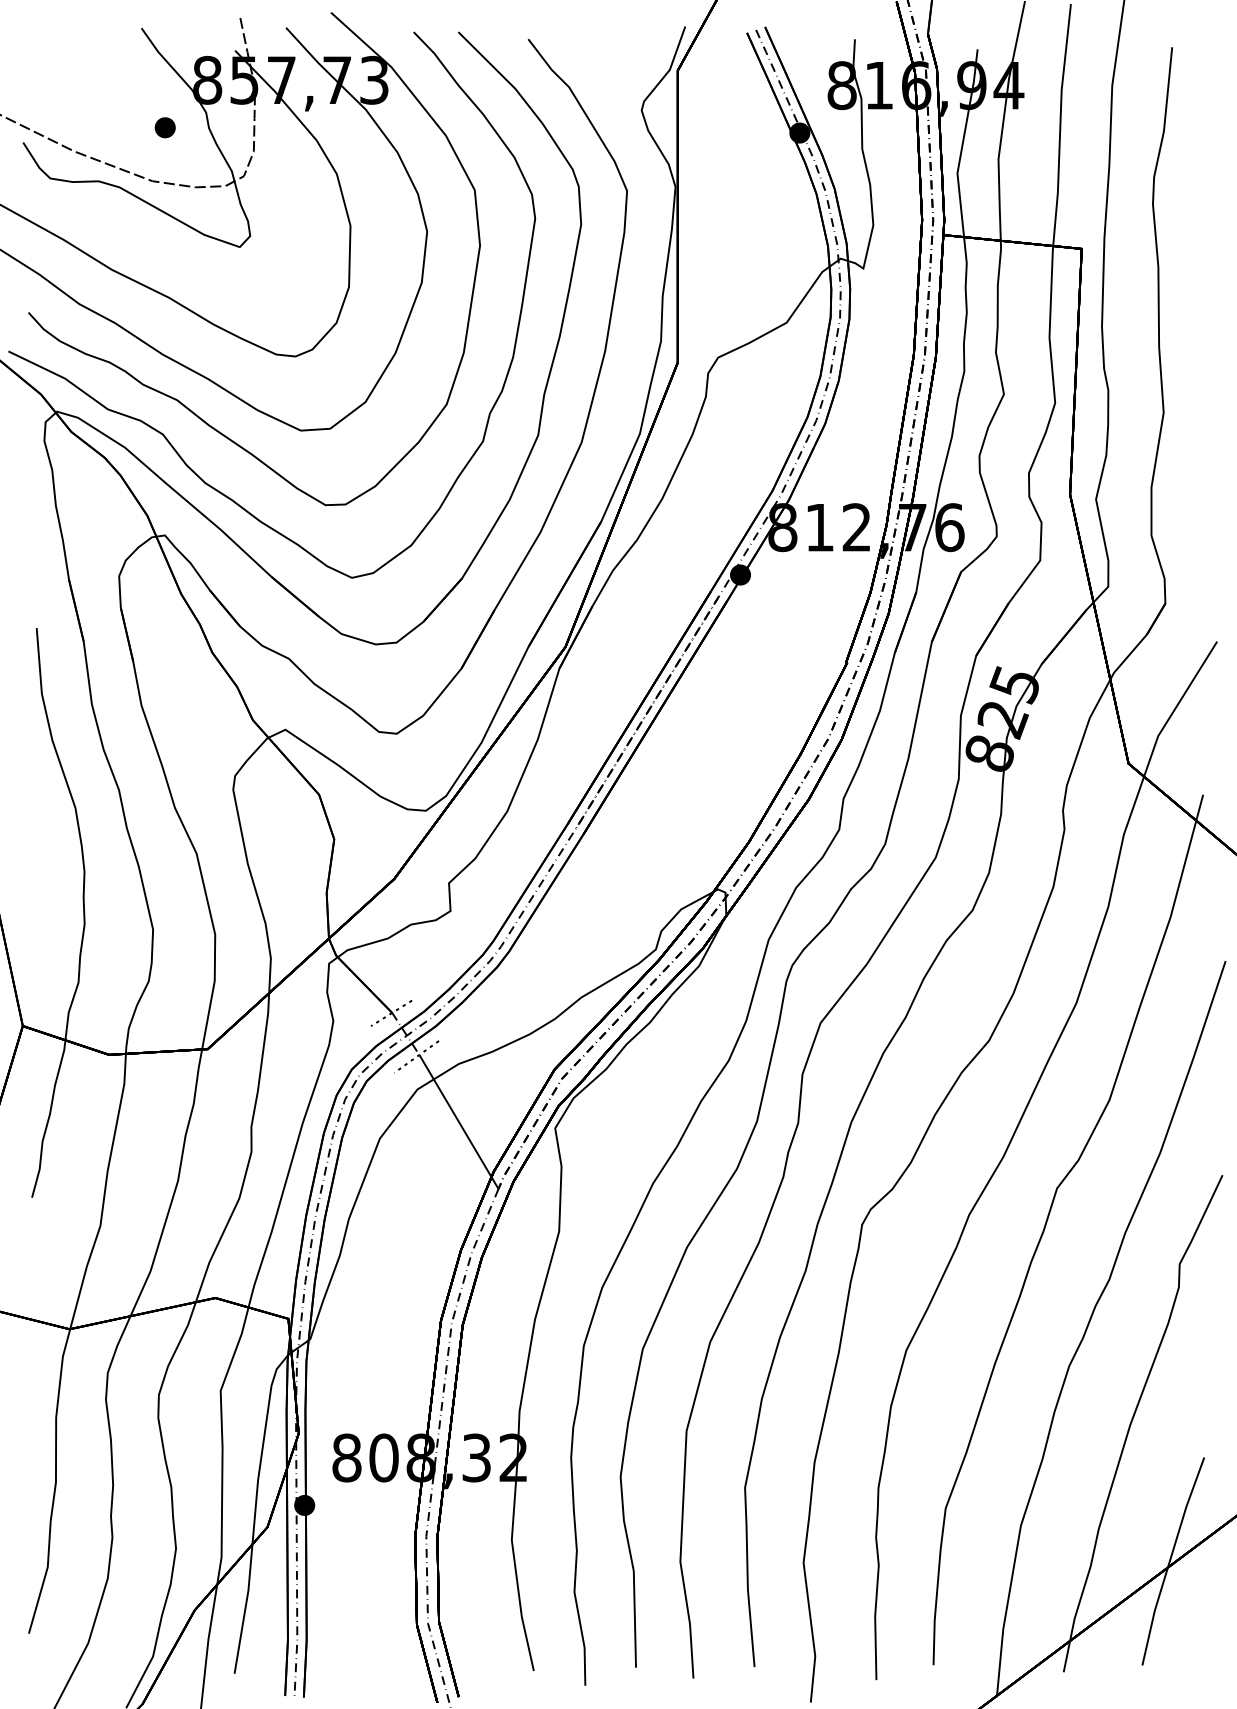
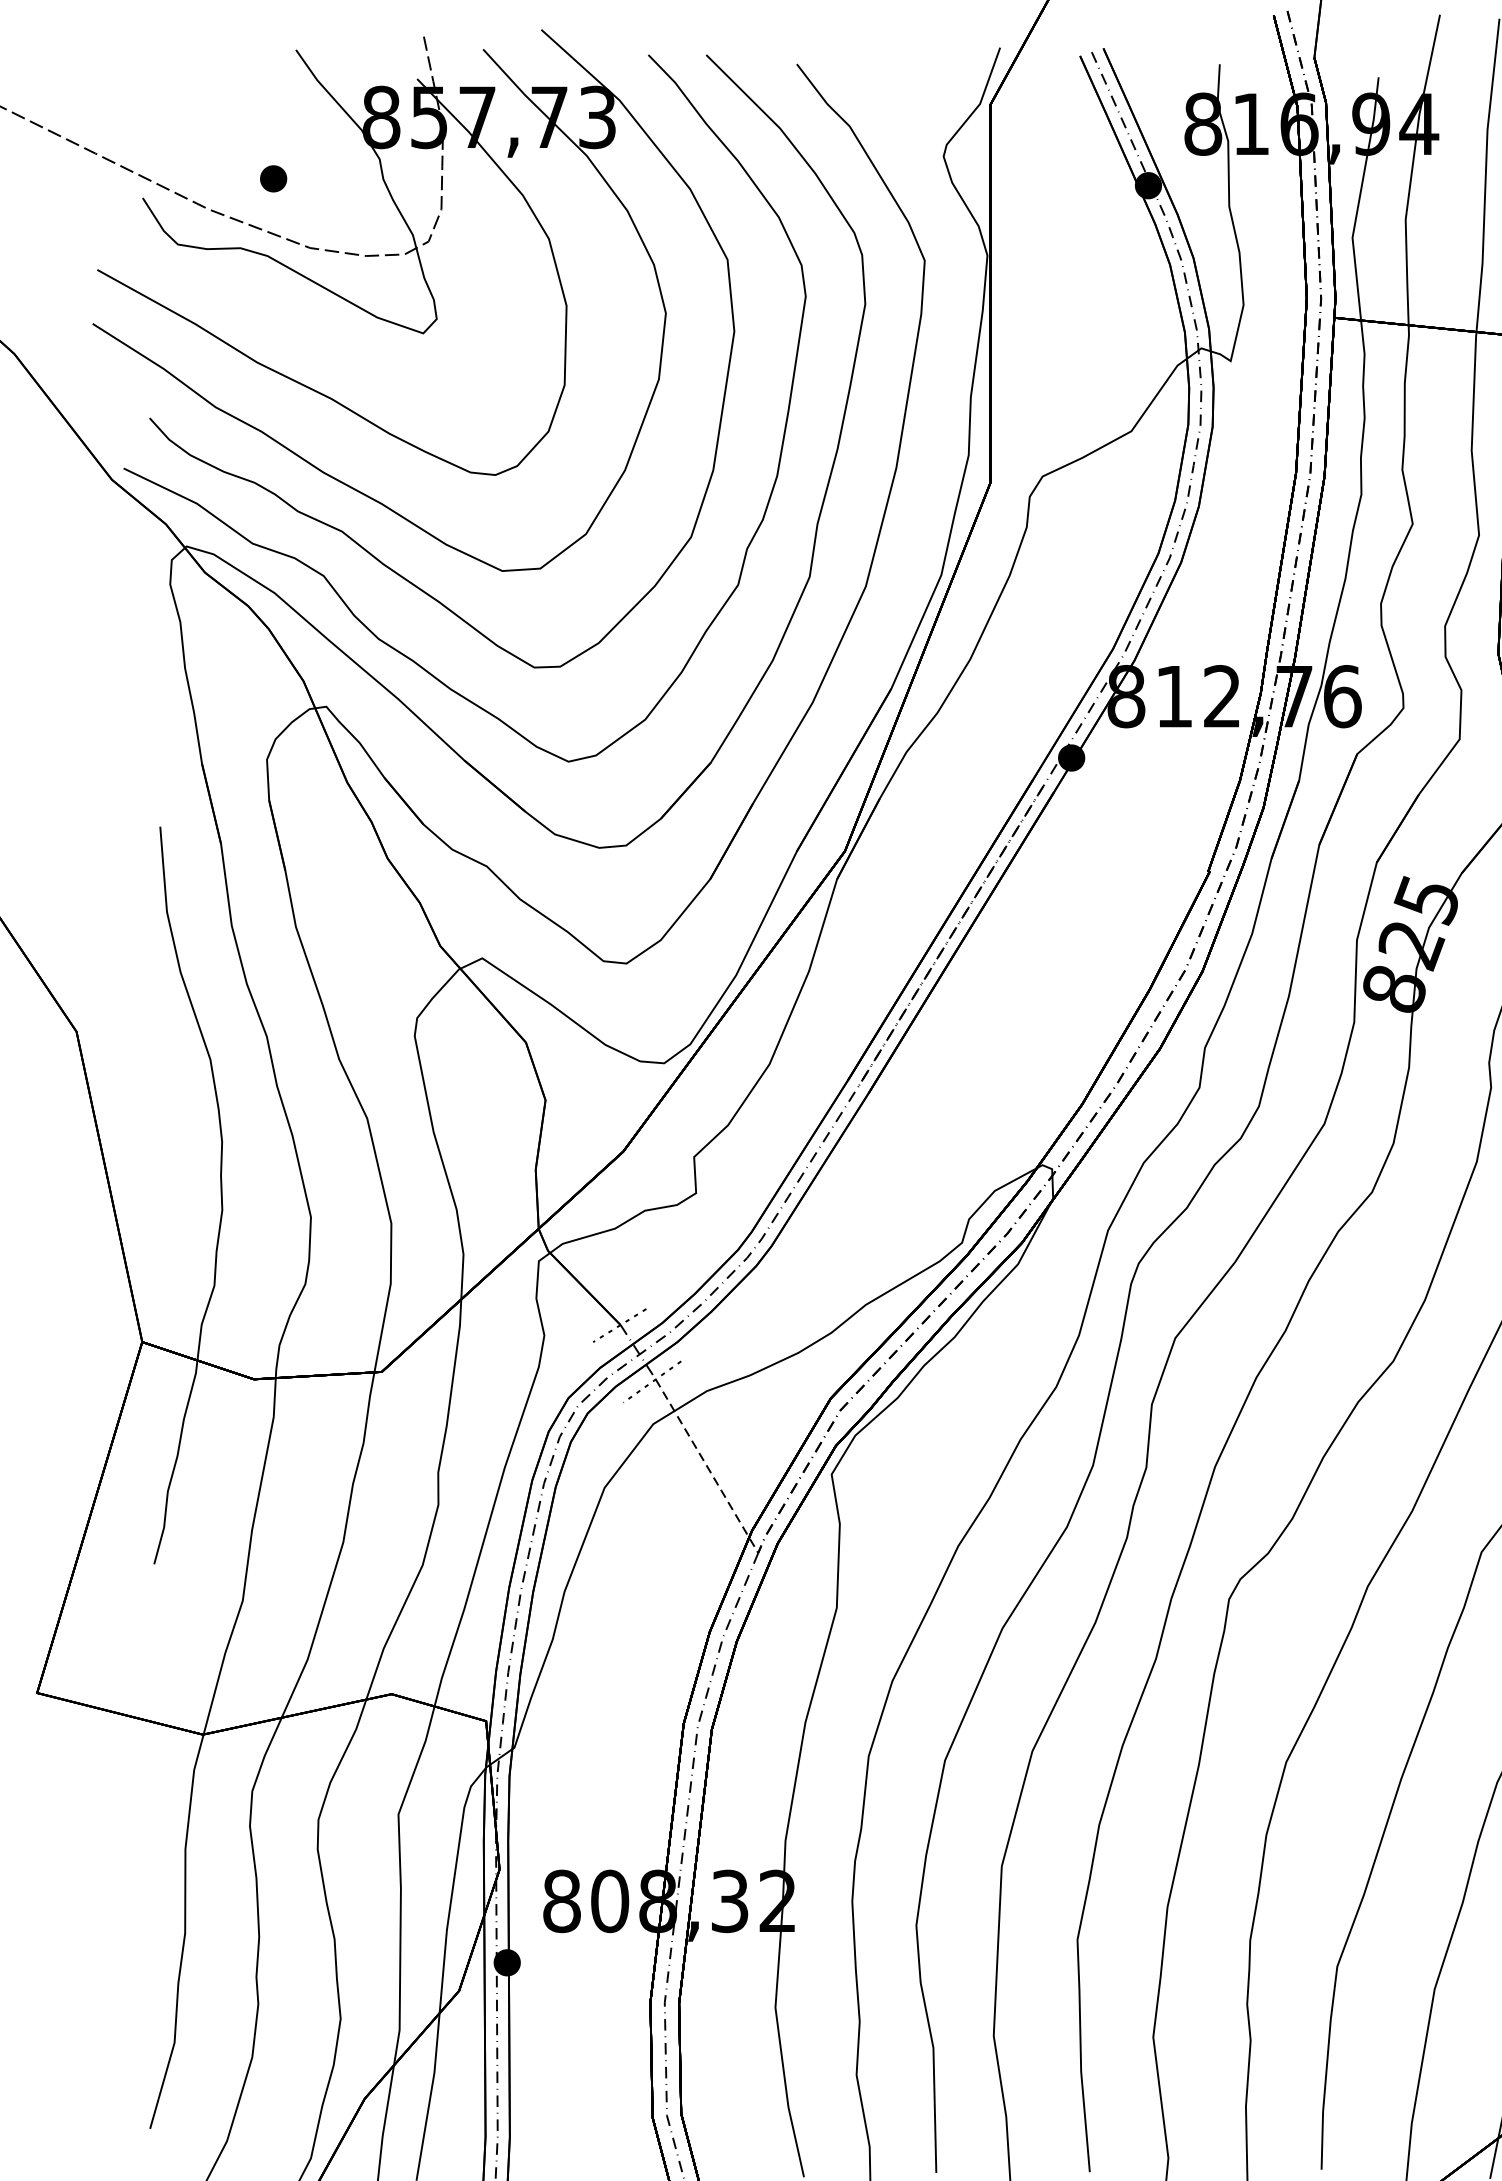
part: (164, 127) -> (272, 178), moved
line: (458, 1121) -> (706, 1465), solid -> dashed

